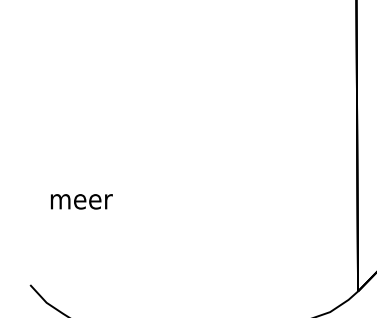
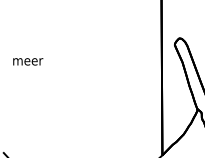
text: (82, 201) -> (28, 61), moved

